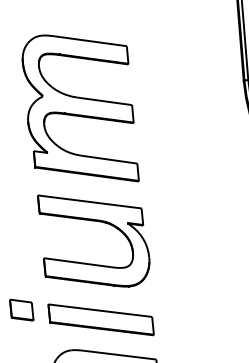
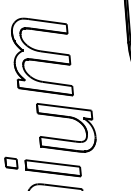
part: (95, 223) -> (67, 118), moved

